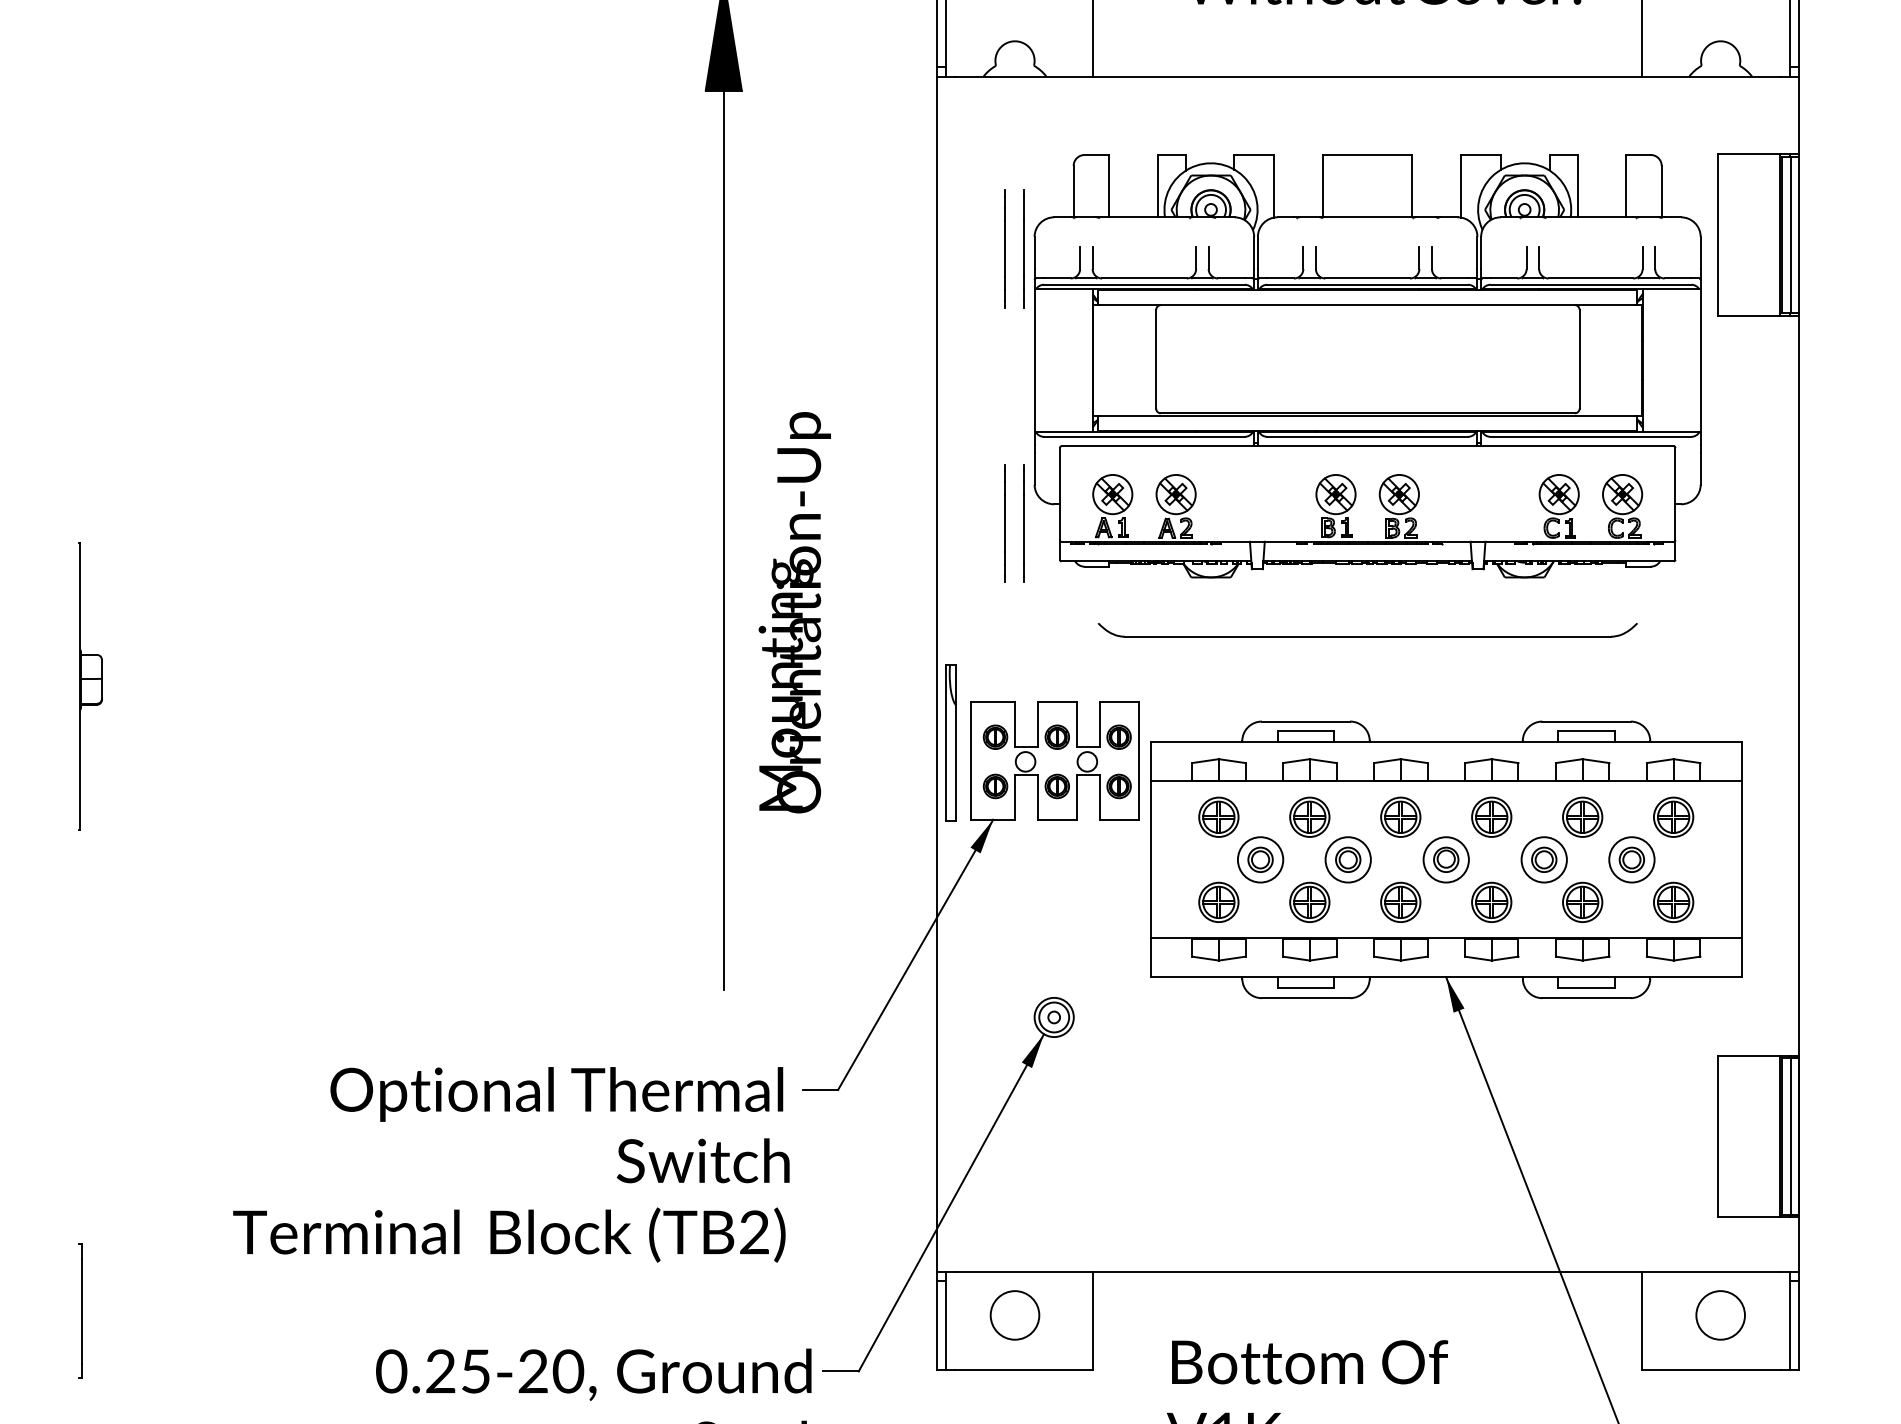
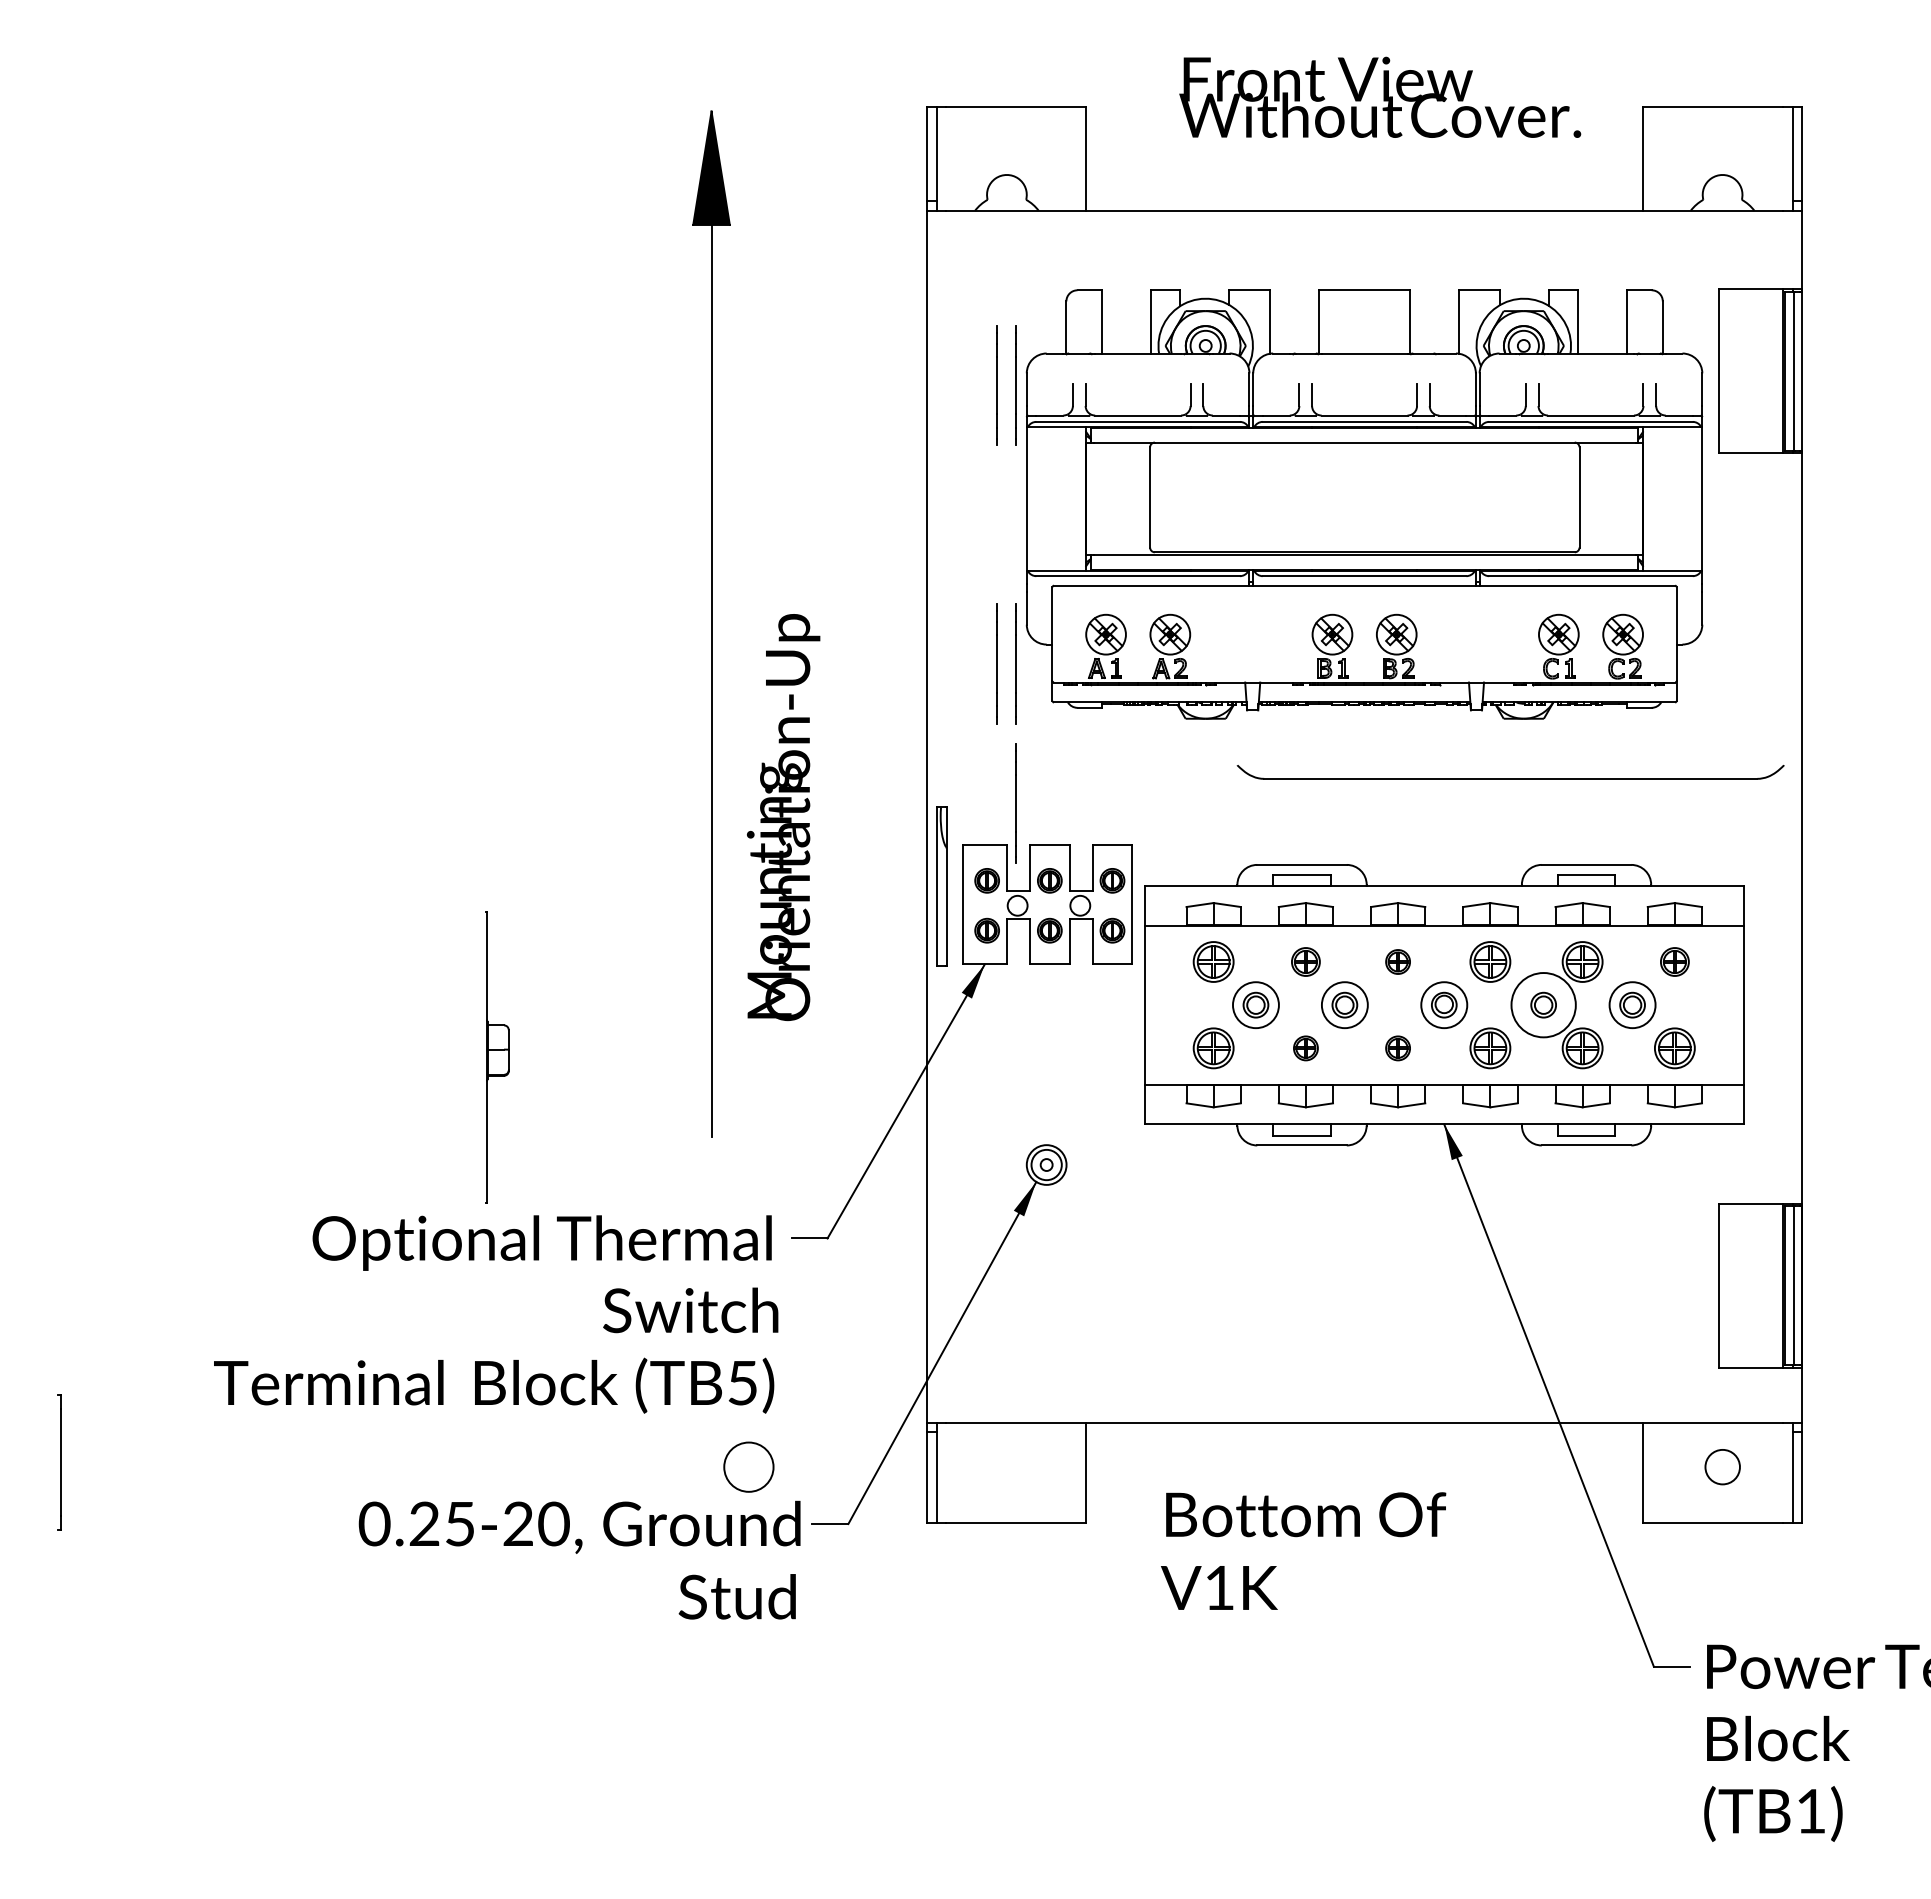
text: (794, 612) -> (783, 817), moved
part: (1367, 630) -> (1510, 772), moved
line: (1023, 661) -> (1015, 803), added
part: (90, 686) -> (497, 1057), moved
part: (1309, 816) -> (1305, 961), size x0.7
part: (1400, 816) -> (1397, 961), size x0.6
part: (1673, 816) -> (1674, 961), size x0.7
circle: (1544, 860) -> (1543, 1005), size x1.4
part: (1309, 902) -> (1305, 1048), size x0.6
part: (1400, 902) -> (1397, 1048), size x0.6
text: (754, 1231) -> (742, 1382), (TB2) -> (TB5)
circle: (1014, 1314) -> (748, 1466), moved
circle: (1720, 1314) -> (1722, 1466), size x0.7

